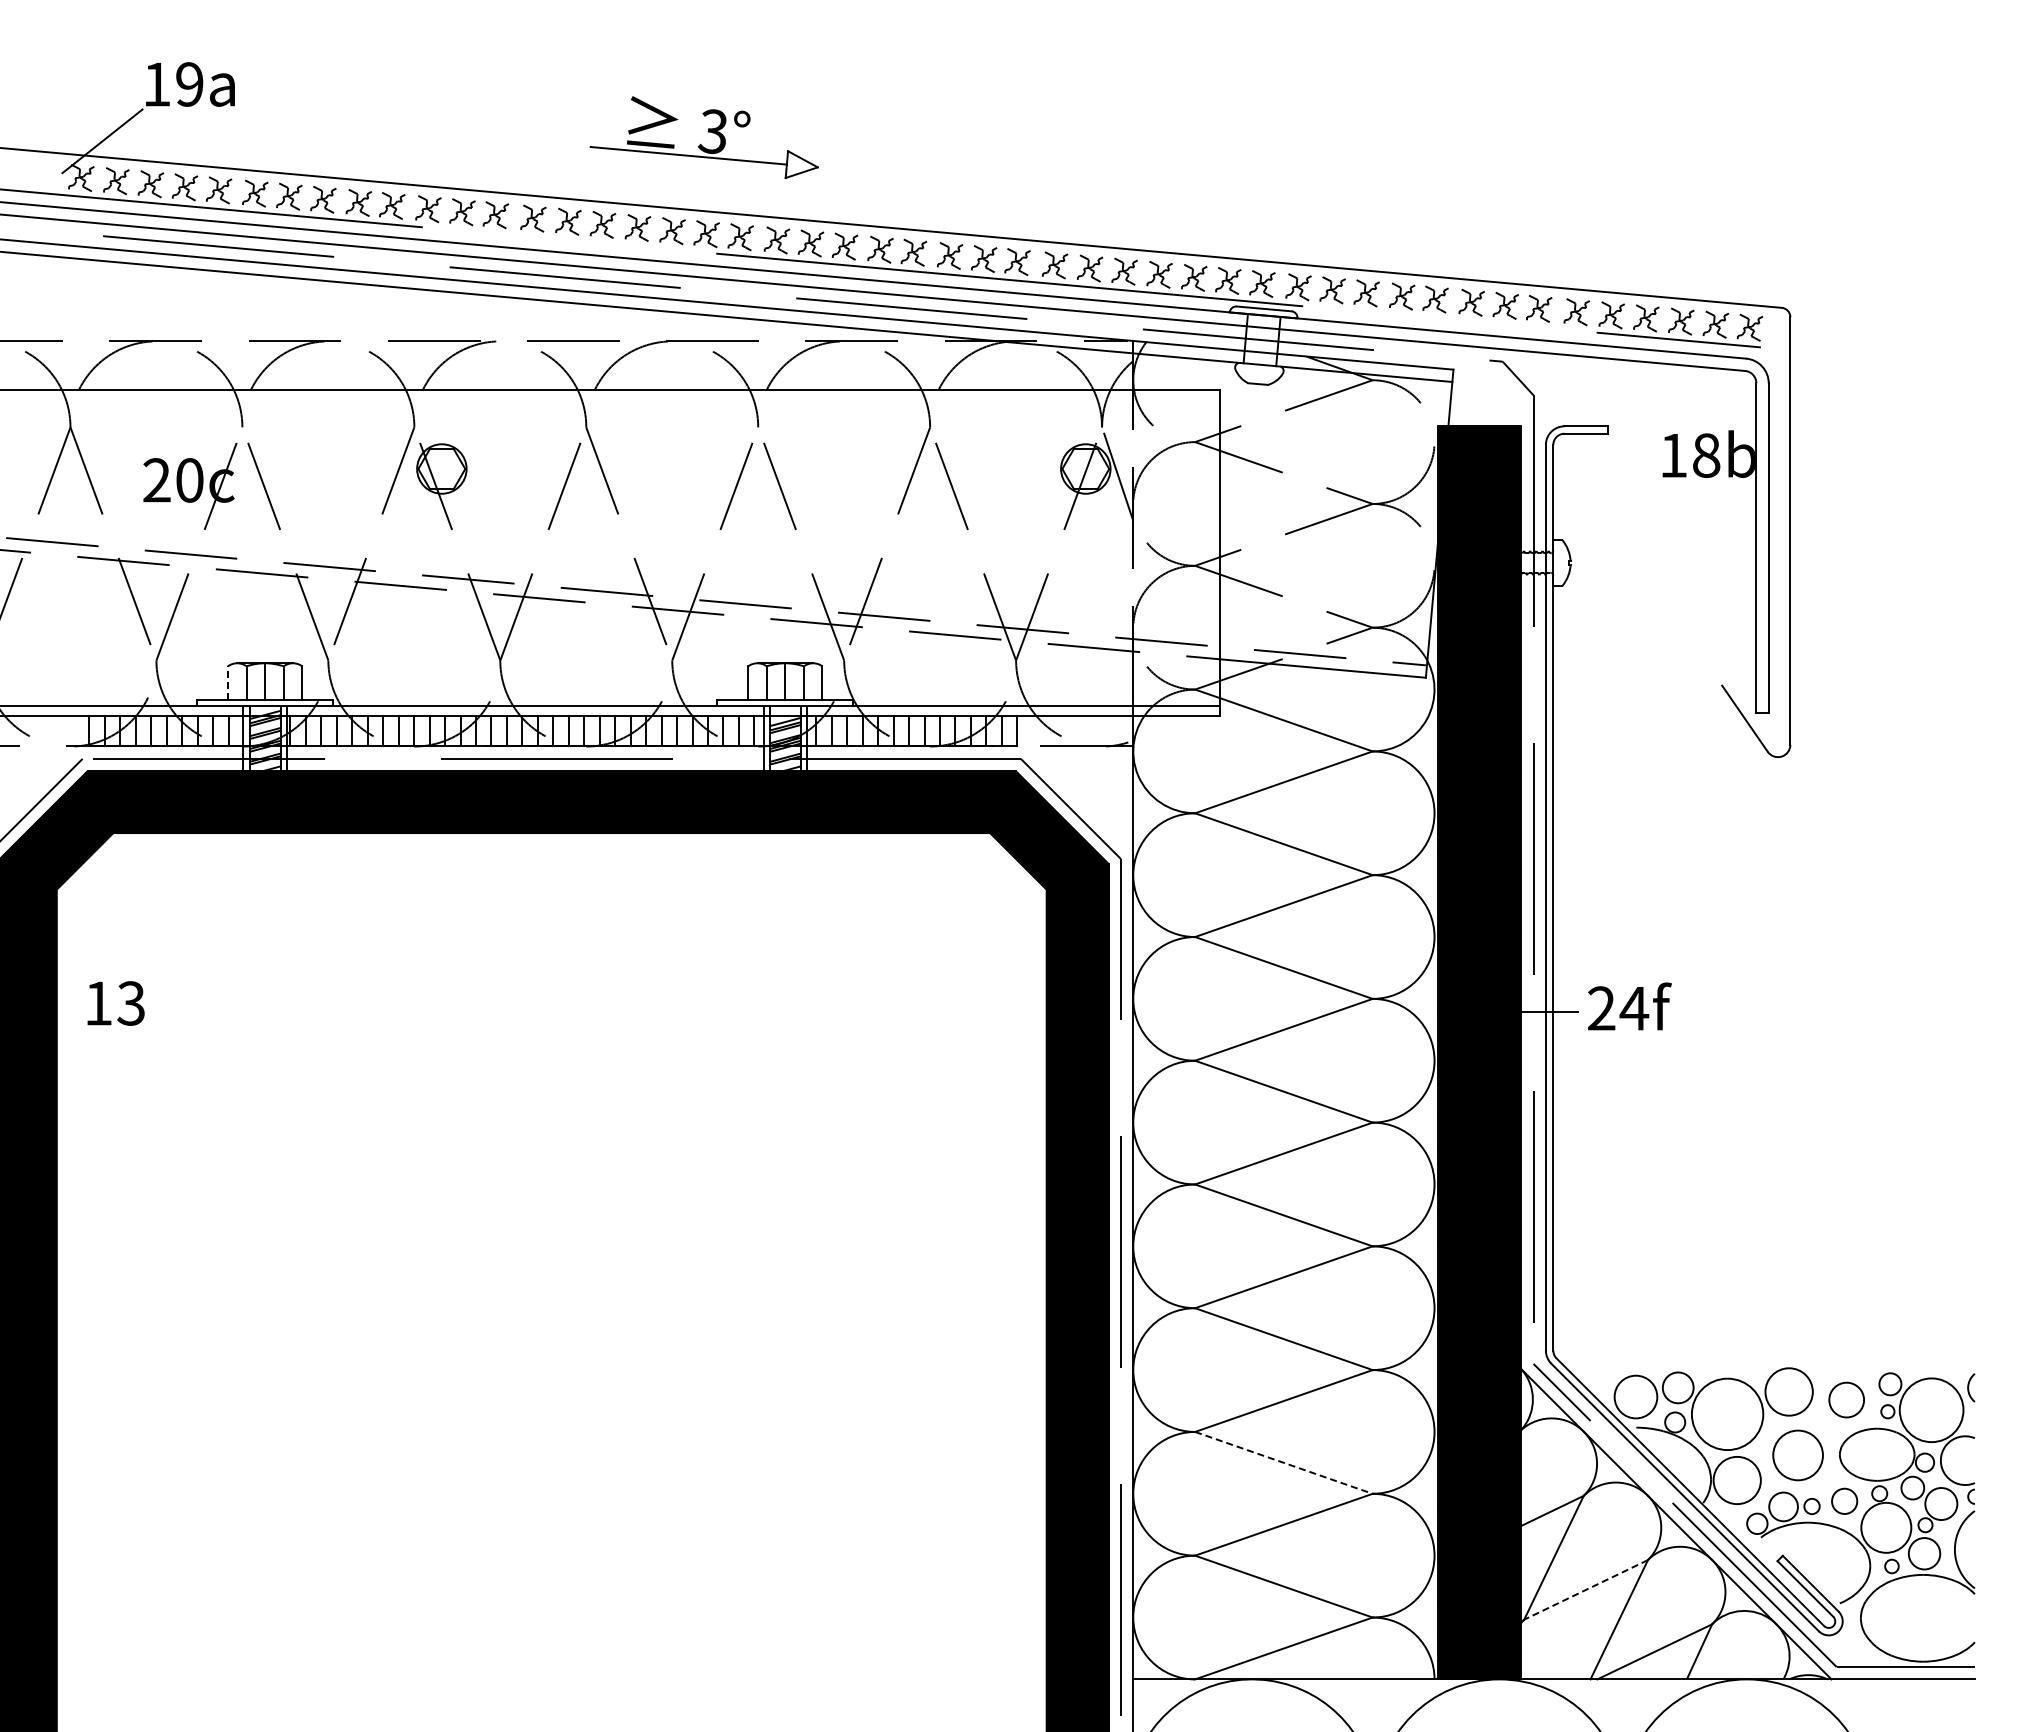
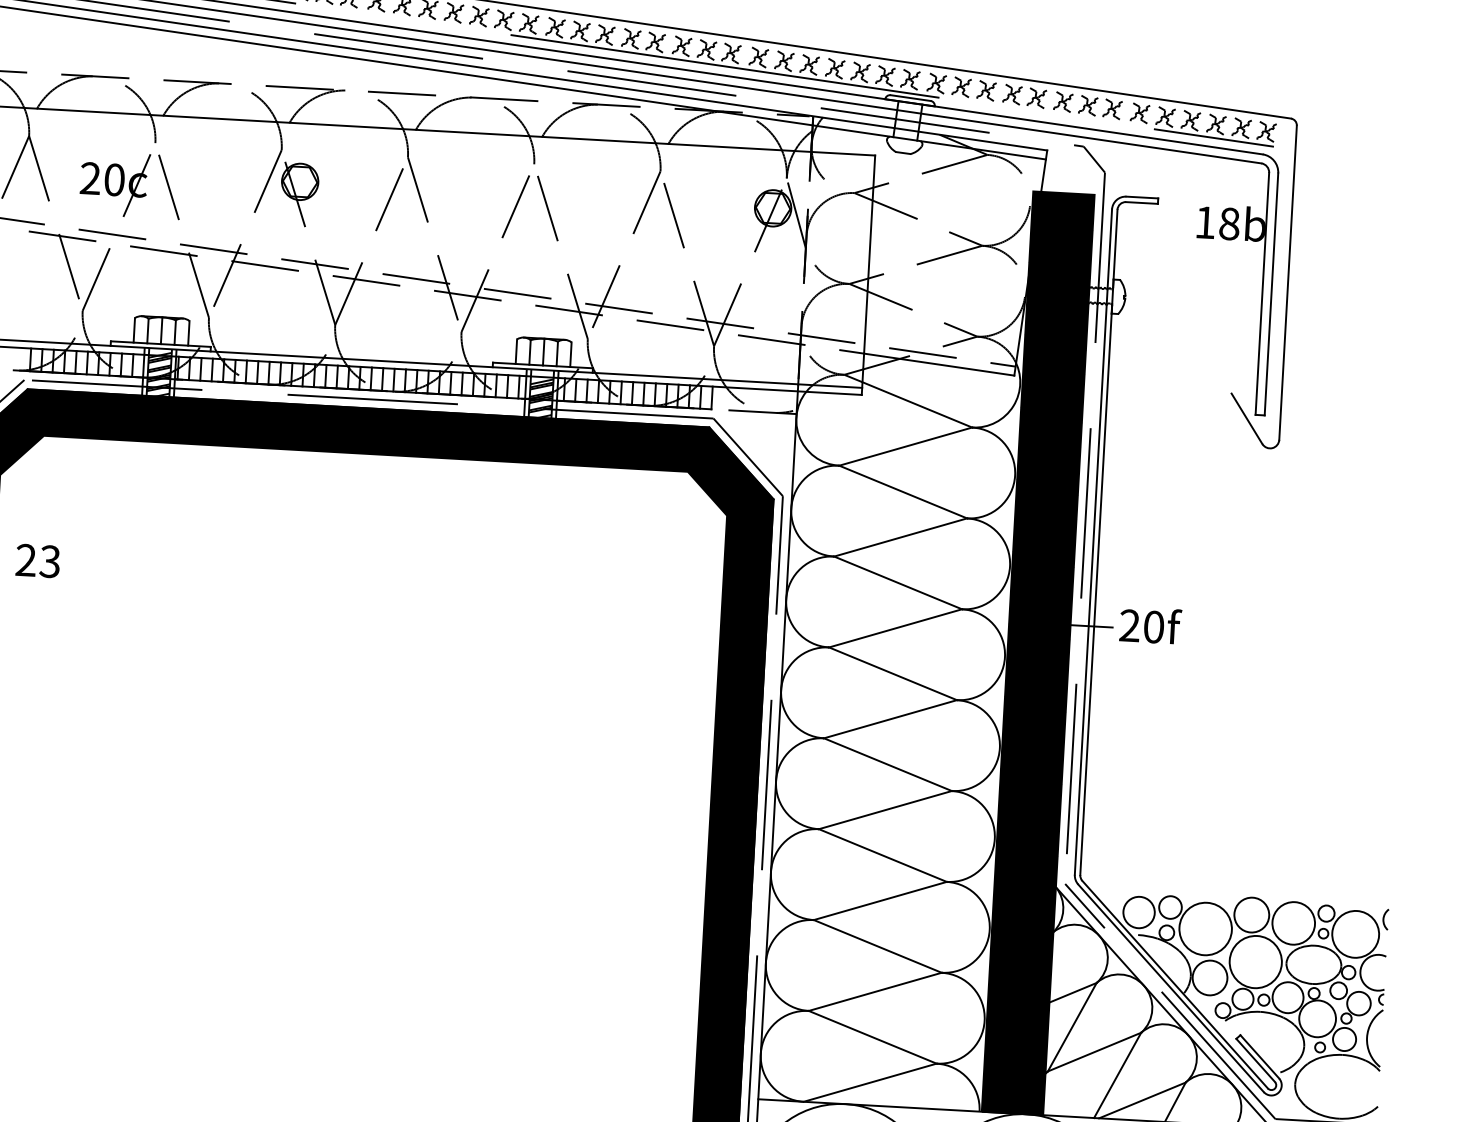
line: (228, 683) -> (134, 330), dashed -> solid
text: (98, 1003) -> (26, 560), 13 -> 23
text: (1634, 1008) -> (1153, 627), 24f -> 20f
circle: (1846, 1400) -> (1293, 923), size x1.67
circle: (1797, 1454) -> (1255, 961), size x1.43
line: (1284, 1463) -> (878, 946), dashed -> solid
circle: (1844, 1501) -> (1287, 997), size x1.67
line: (1586, 1589) -> (1094, 1051), dashed -> solid

